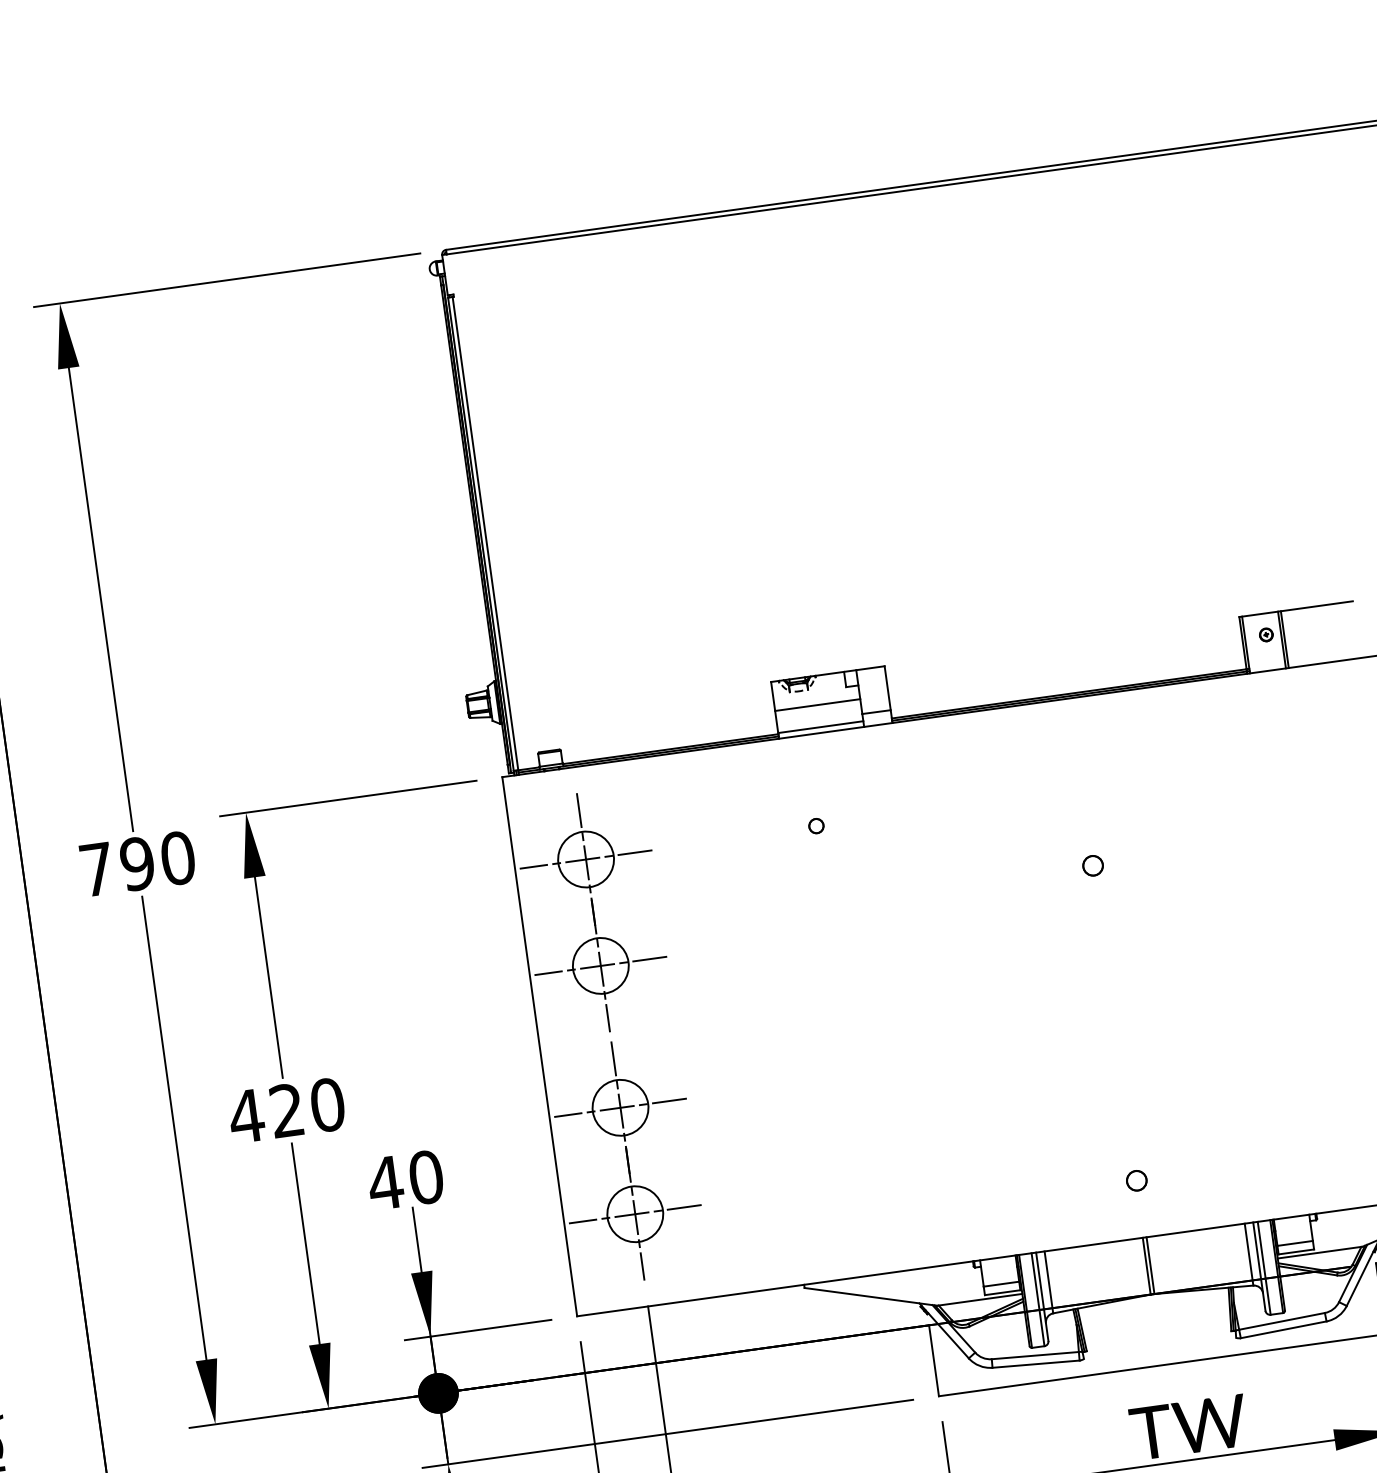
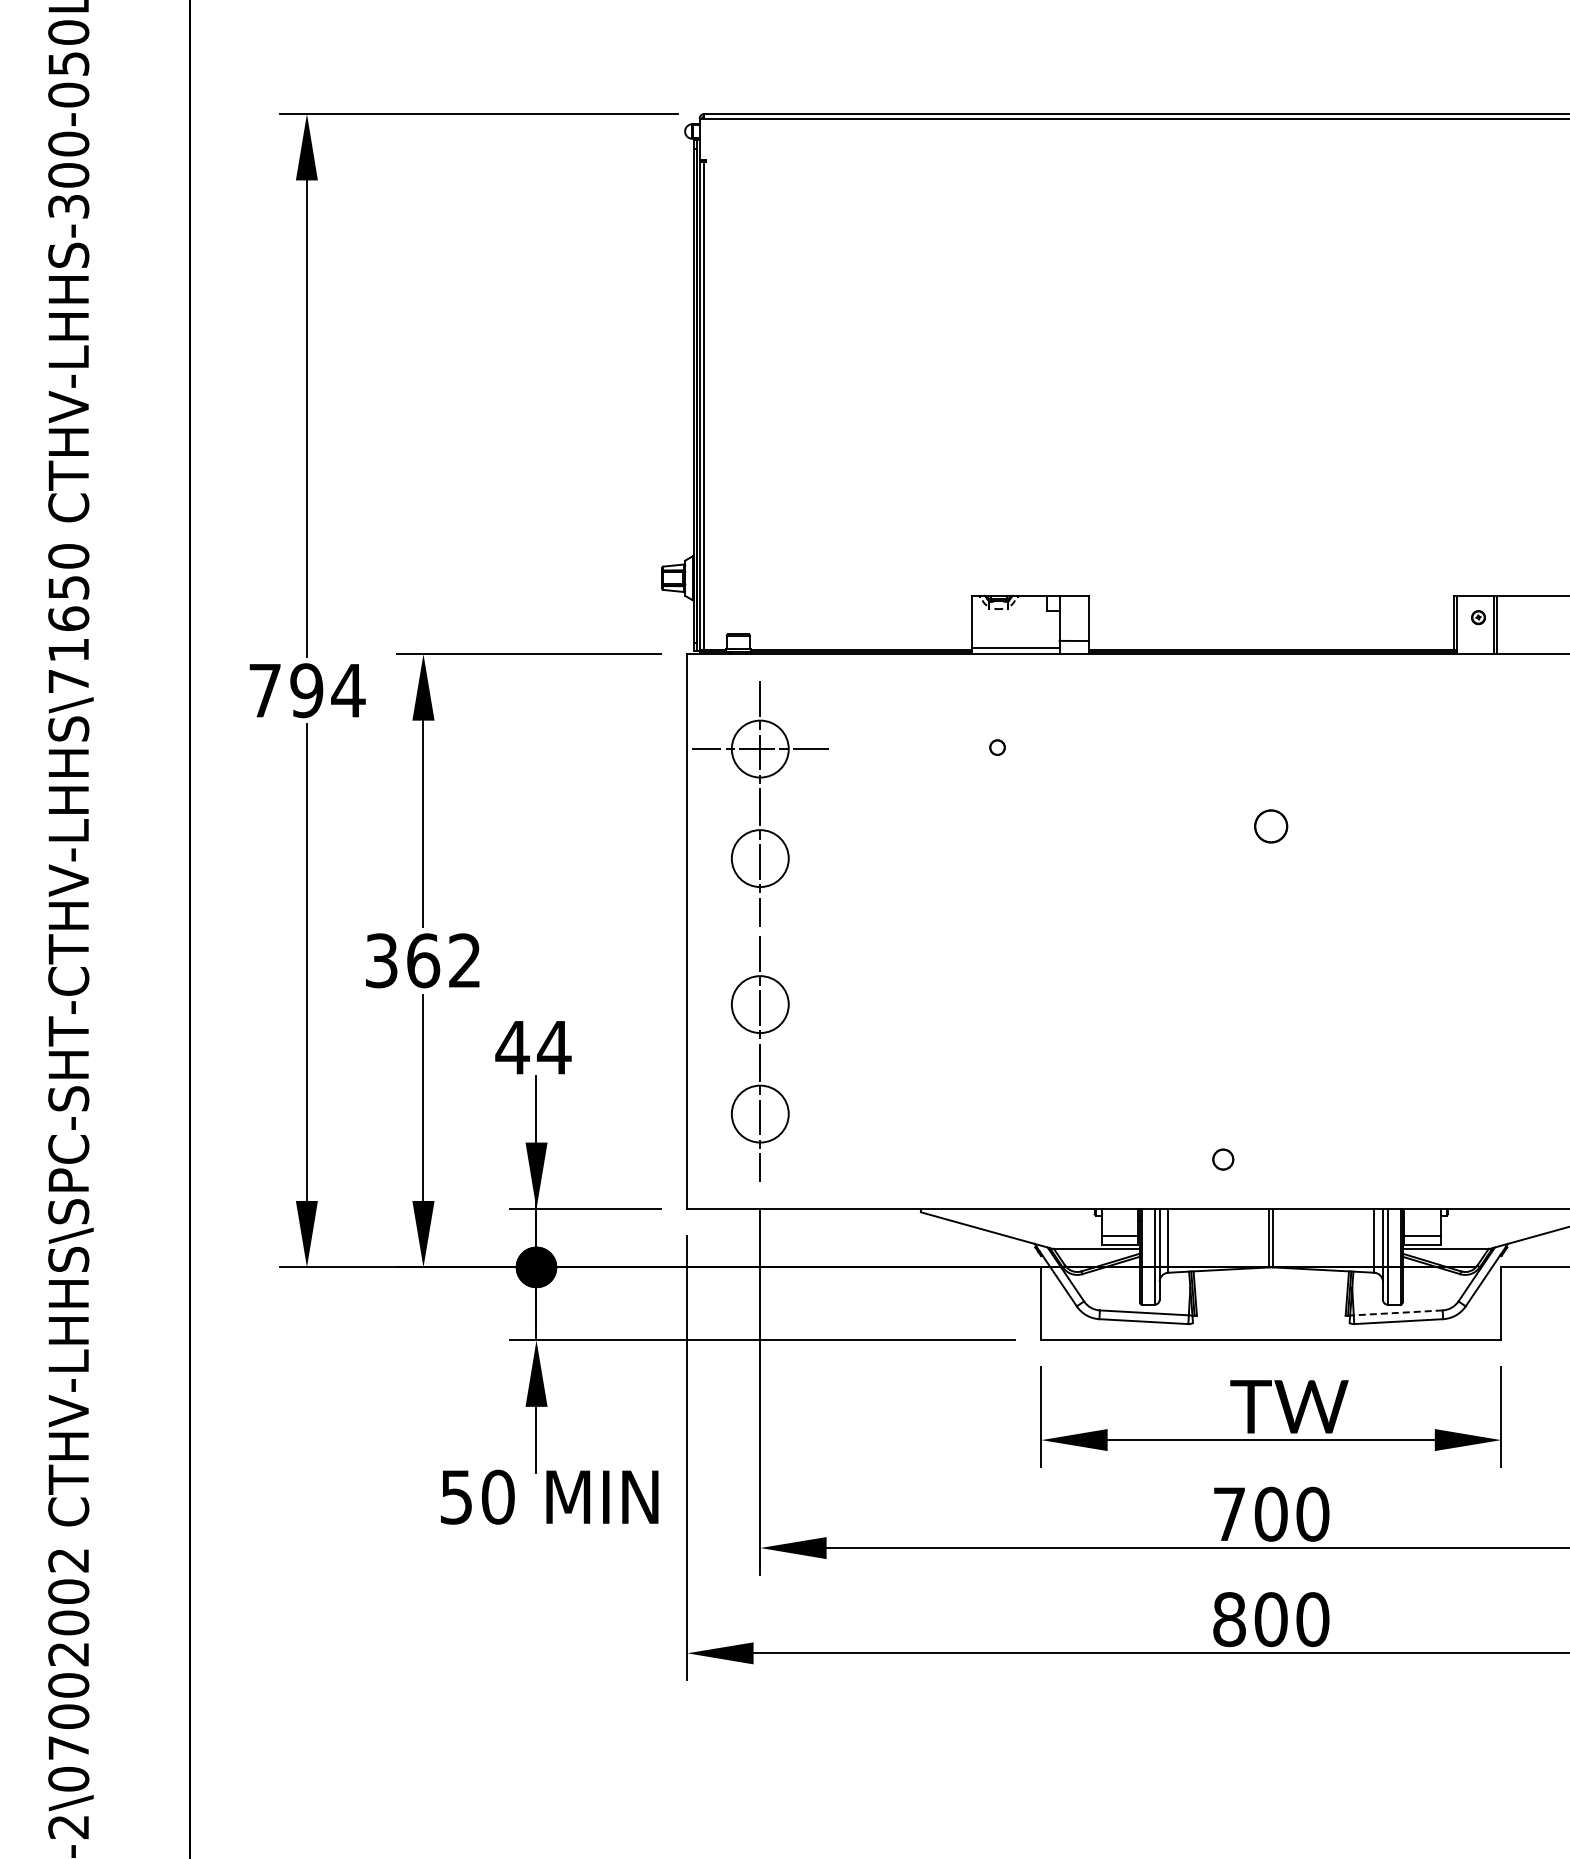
line: (817, 705) -> (1015, 625), removed
text: (178, 858) -> (348, 690), 790 -> 794
circle: (1093, 865) -> (1271, 826), size x1.6
line: (601, 965) -> (760, 858), removed
line: (620, 1107) -> (760, 1004), removed
text: (286, 1110) -> (422, 960), 420 -> 362
text: (426, 1177) -> (554, 1047), 40 -> 44
circle: (1136, 1180) -> (1223, 1159), moved
line: (635, 1214) -> (760, 1114), removed
line: (1282, 1320) -> (1398, 1312), solid -> dashed

